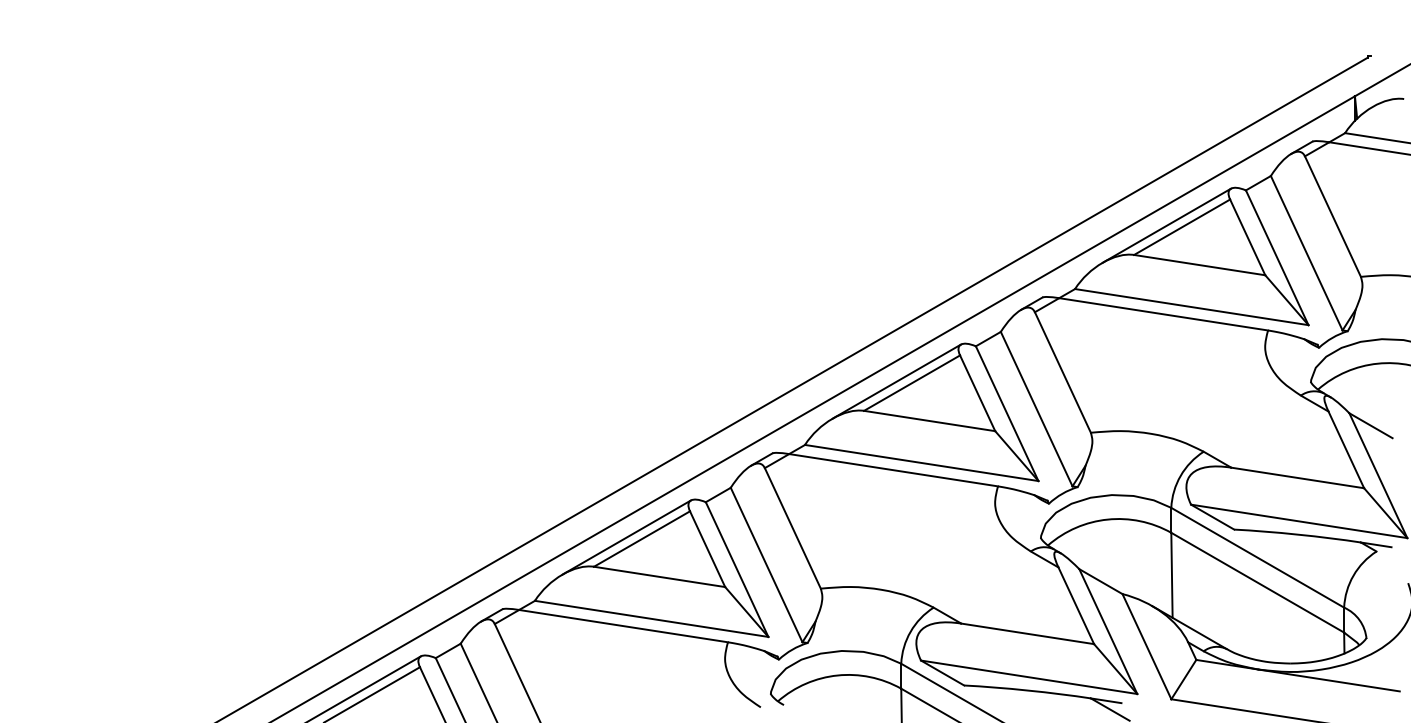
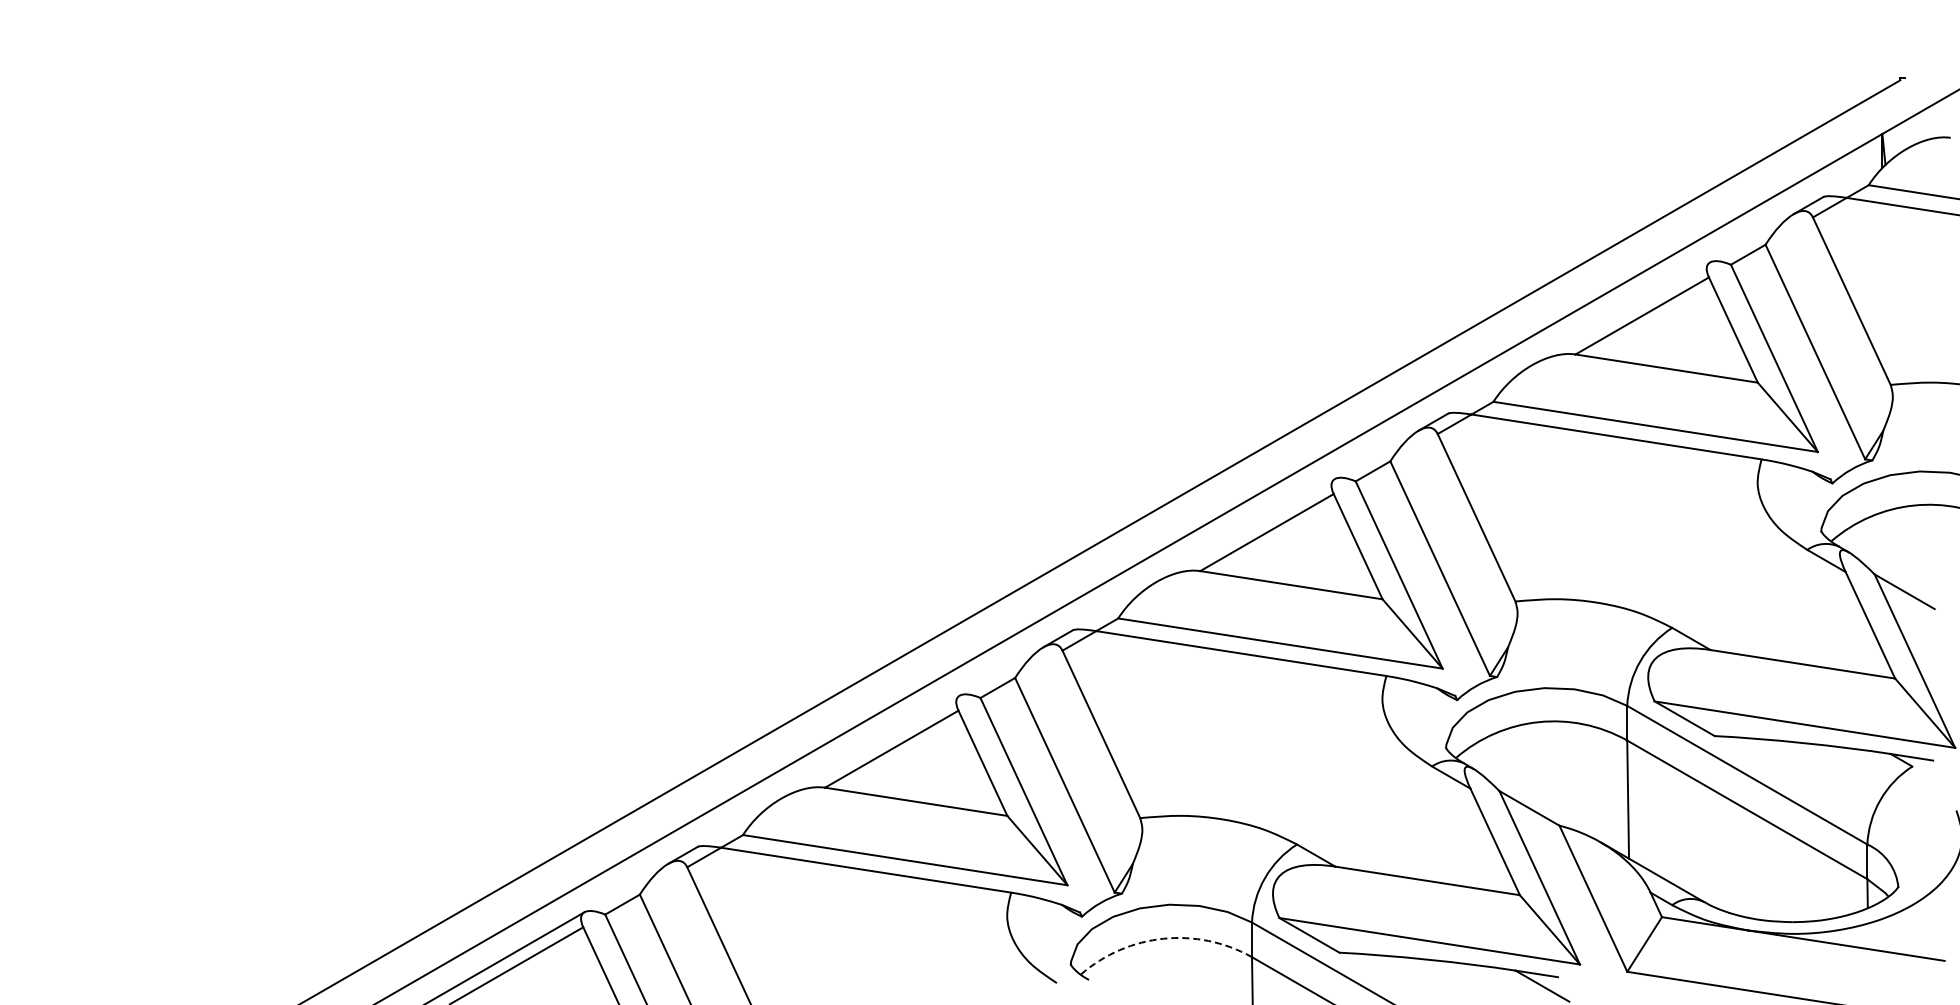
line: (1166, 225) -> (1620, 313), removed
line: (896, 381) -> (1245, 530), removed
line: (626, 537) -> (870, 746), removed
arc: (837, 675) -> (1163, 938), solid -> dashed

